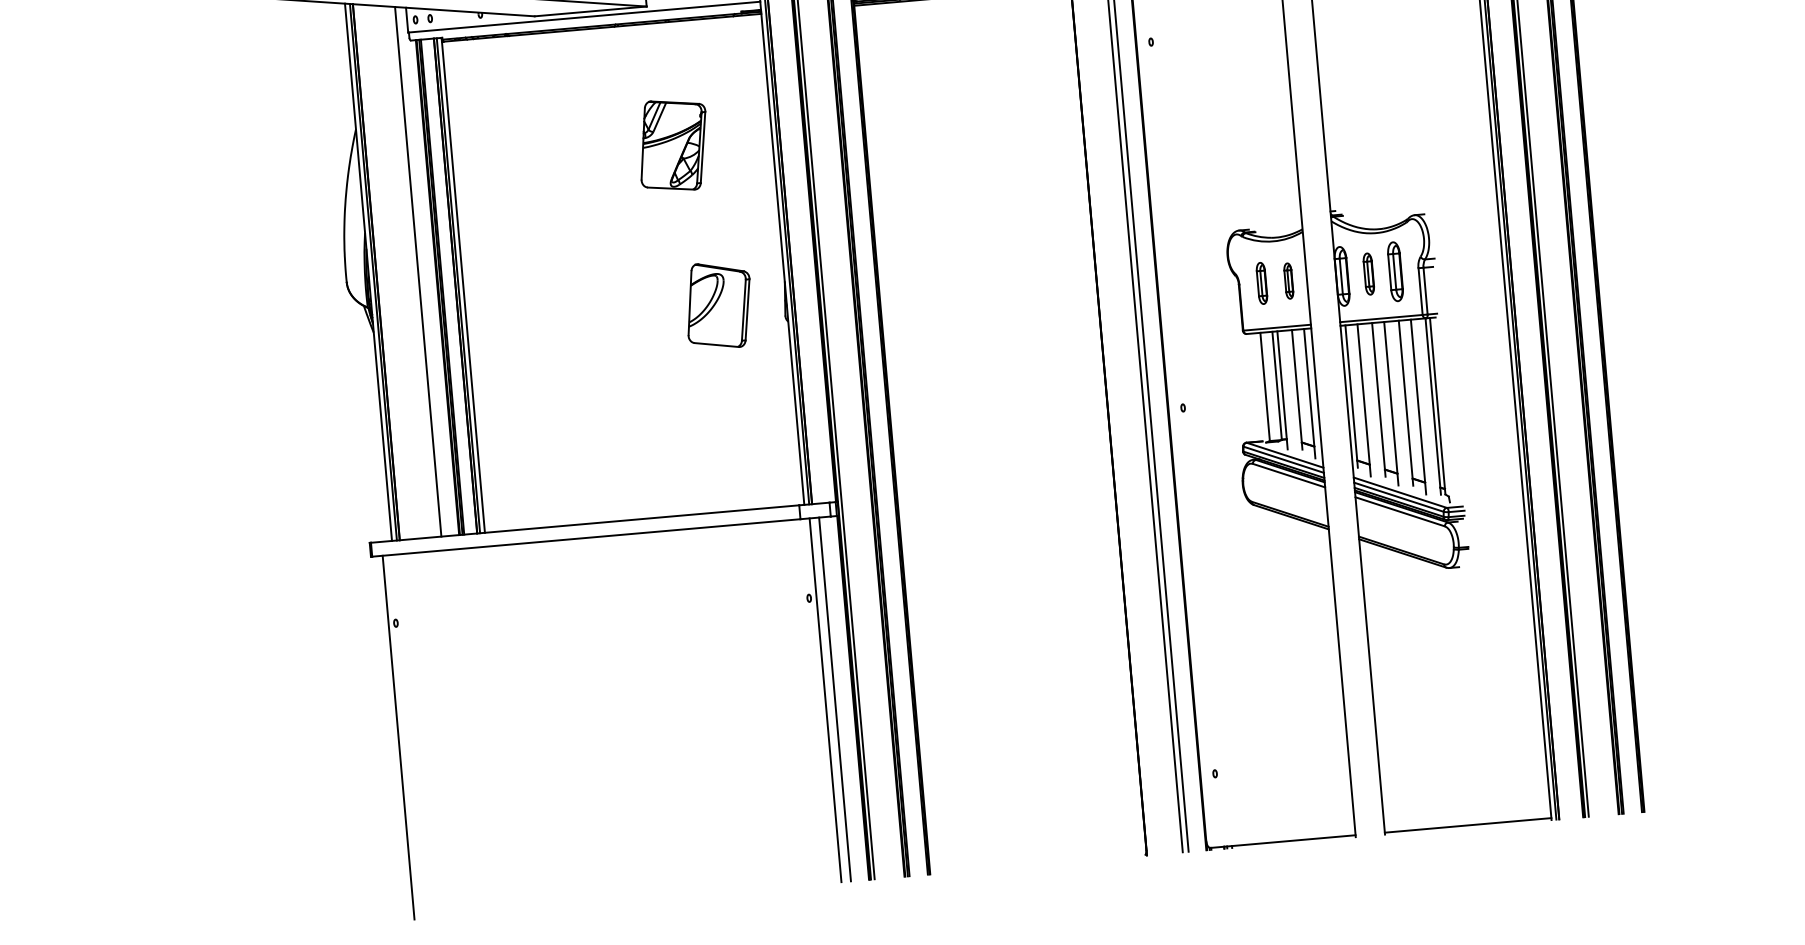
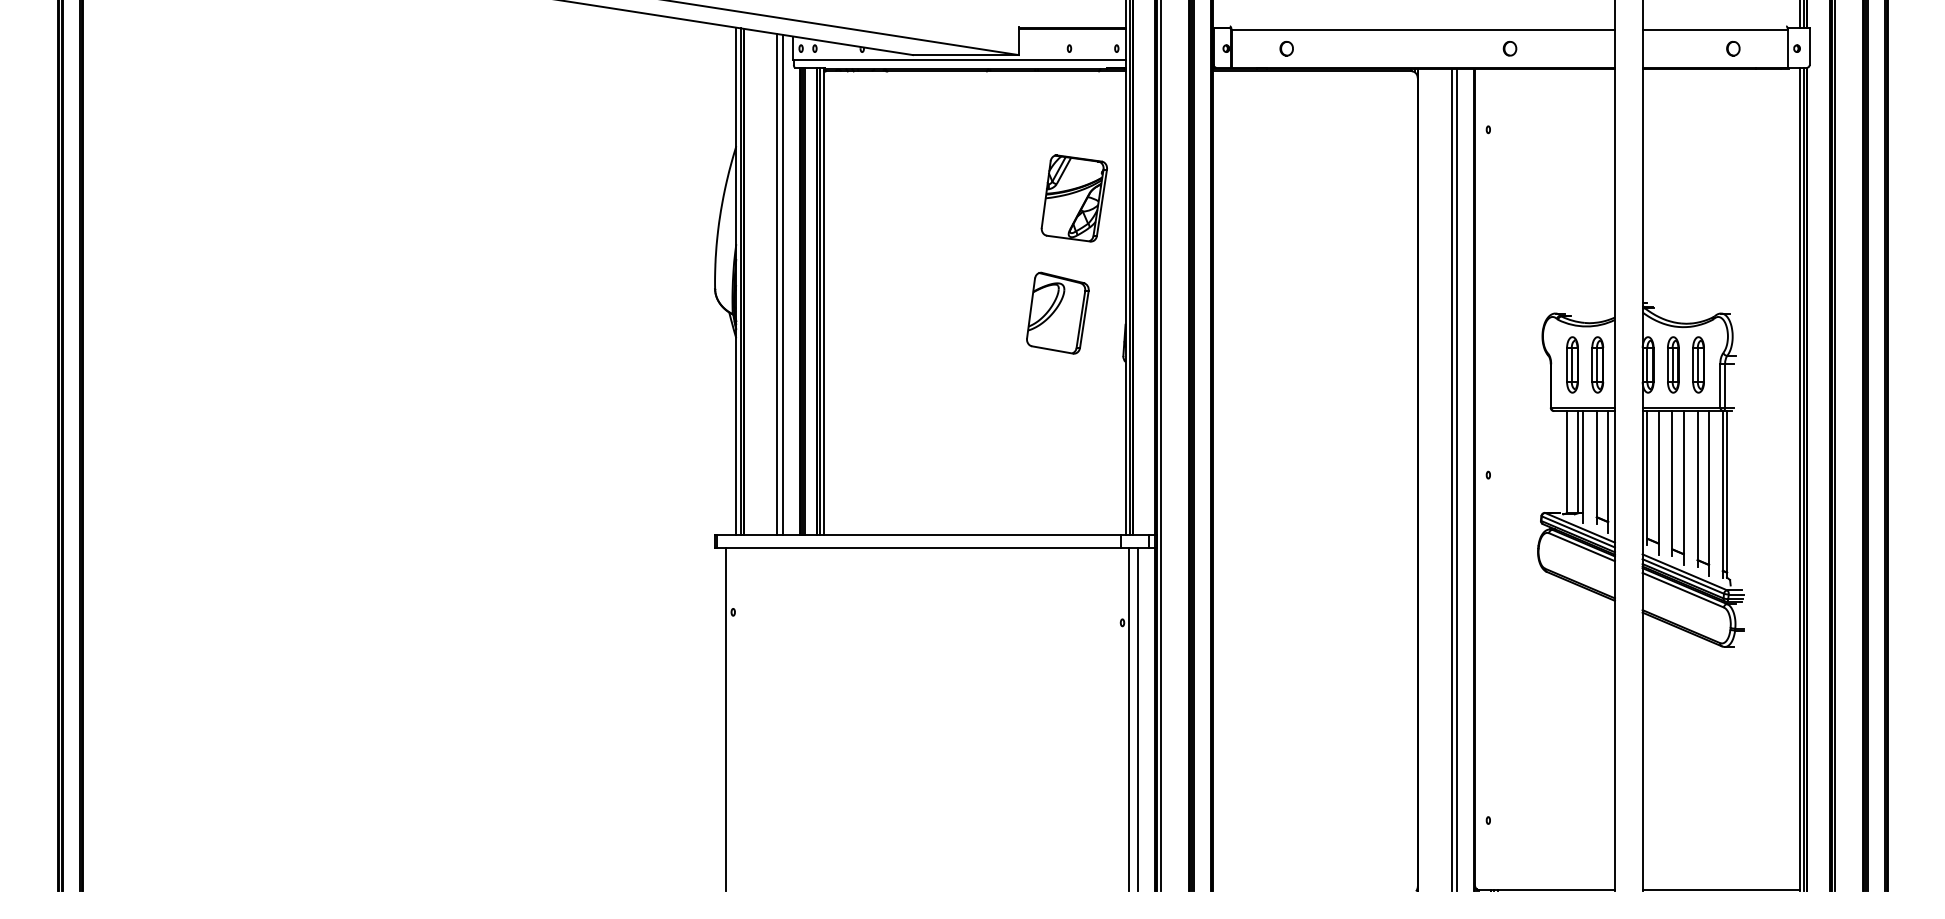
part: (672, 145) -> (1073, 198), moved
line: (412, 271) -> (777, 284), added
part: (1368, 273) -> (1673, 364), size x1.43
part: (1288, 280) -> (1597, 364), size x1.67
part: (1261, 282) -> (1572, 364), size x1.43
part: (718, 304) -> (1057, 312), moved

